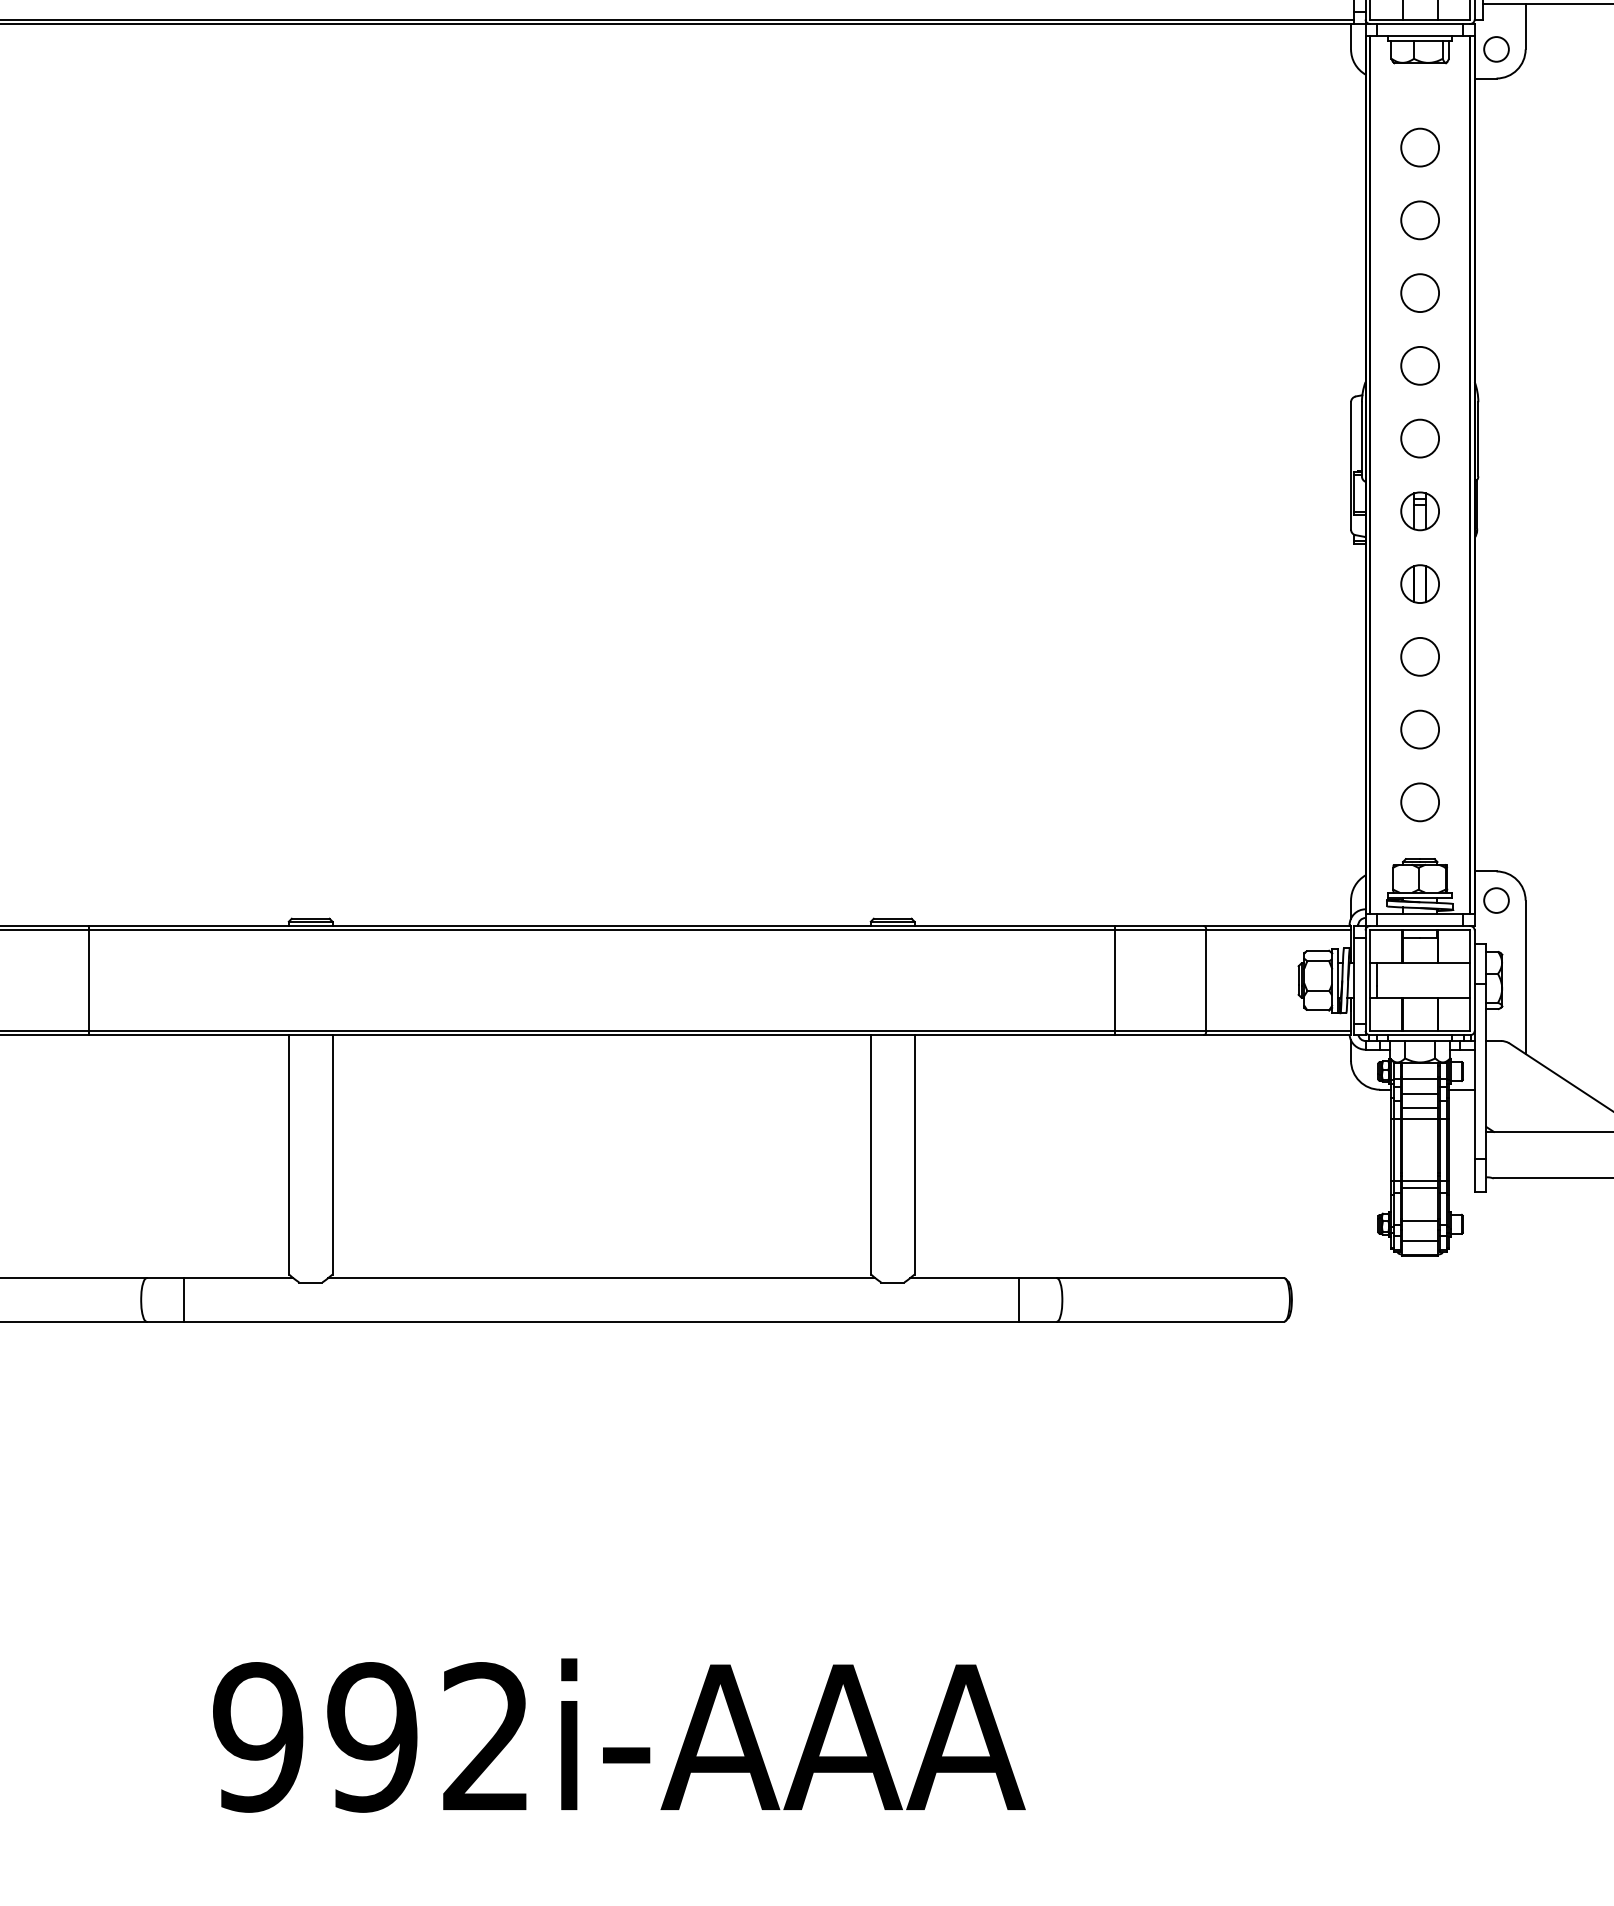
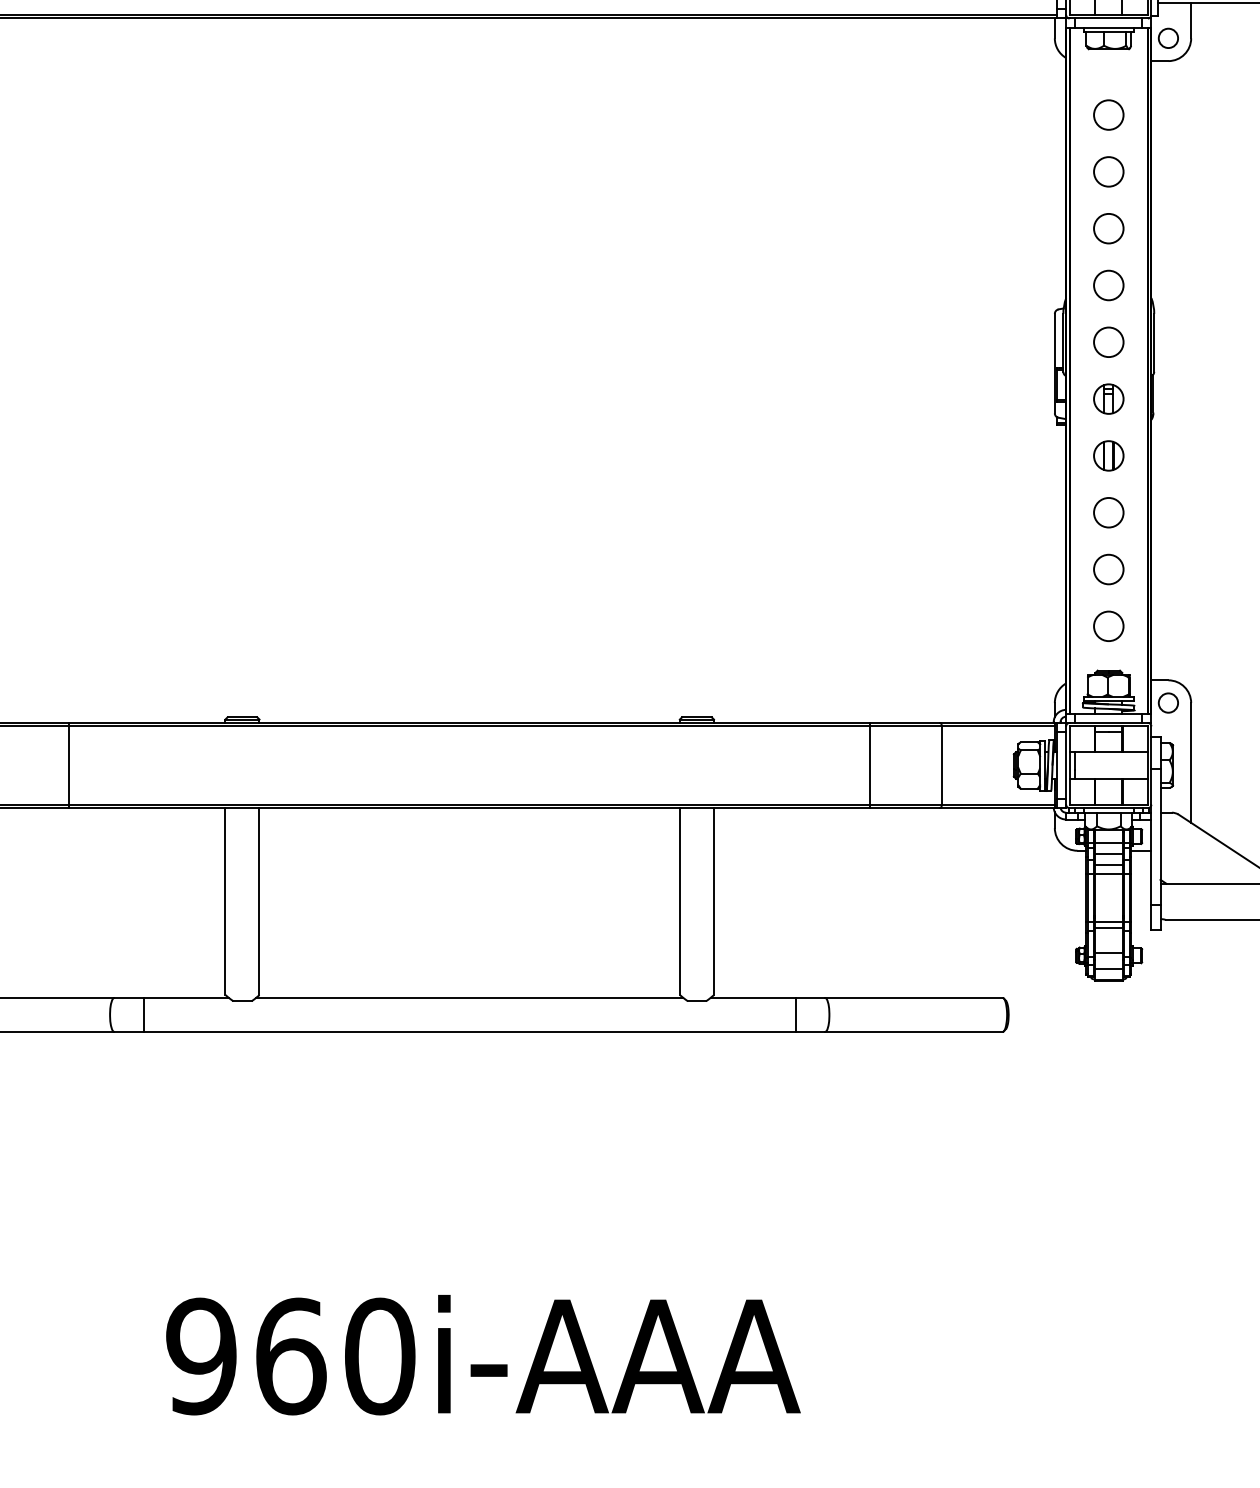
text: (429, 1737) -> (335, 1356), 992i-AAA -> 960i-AAA

